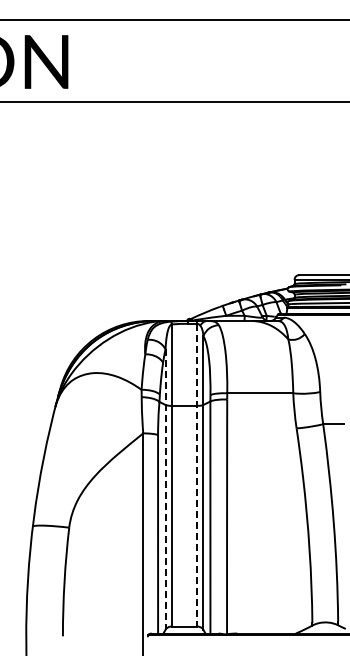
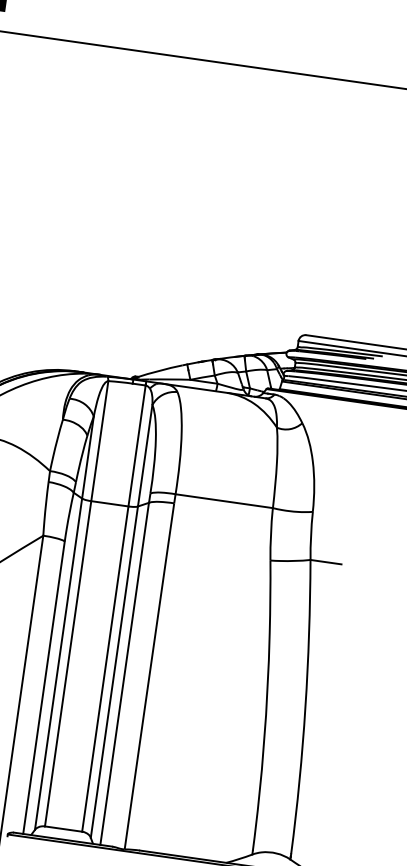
line: (197, 475) -> (114, 609), dashed -> solid
line: (165, 490) -> (64, 624), dashed -> solid

